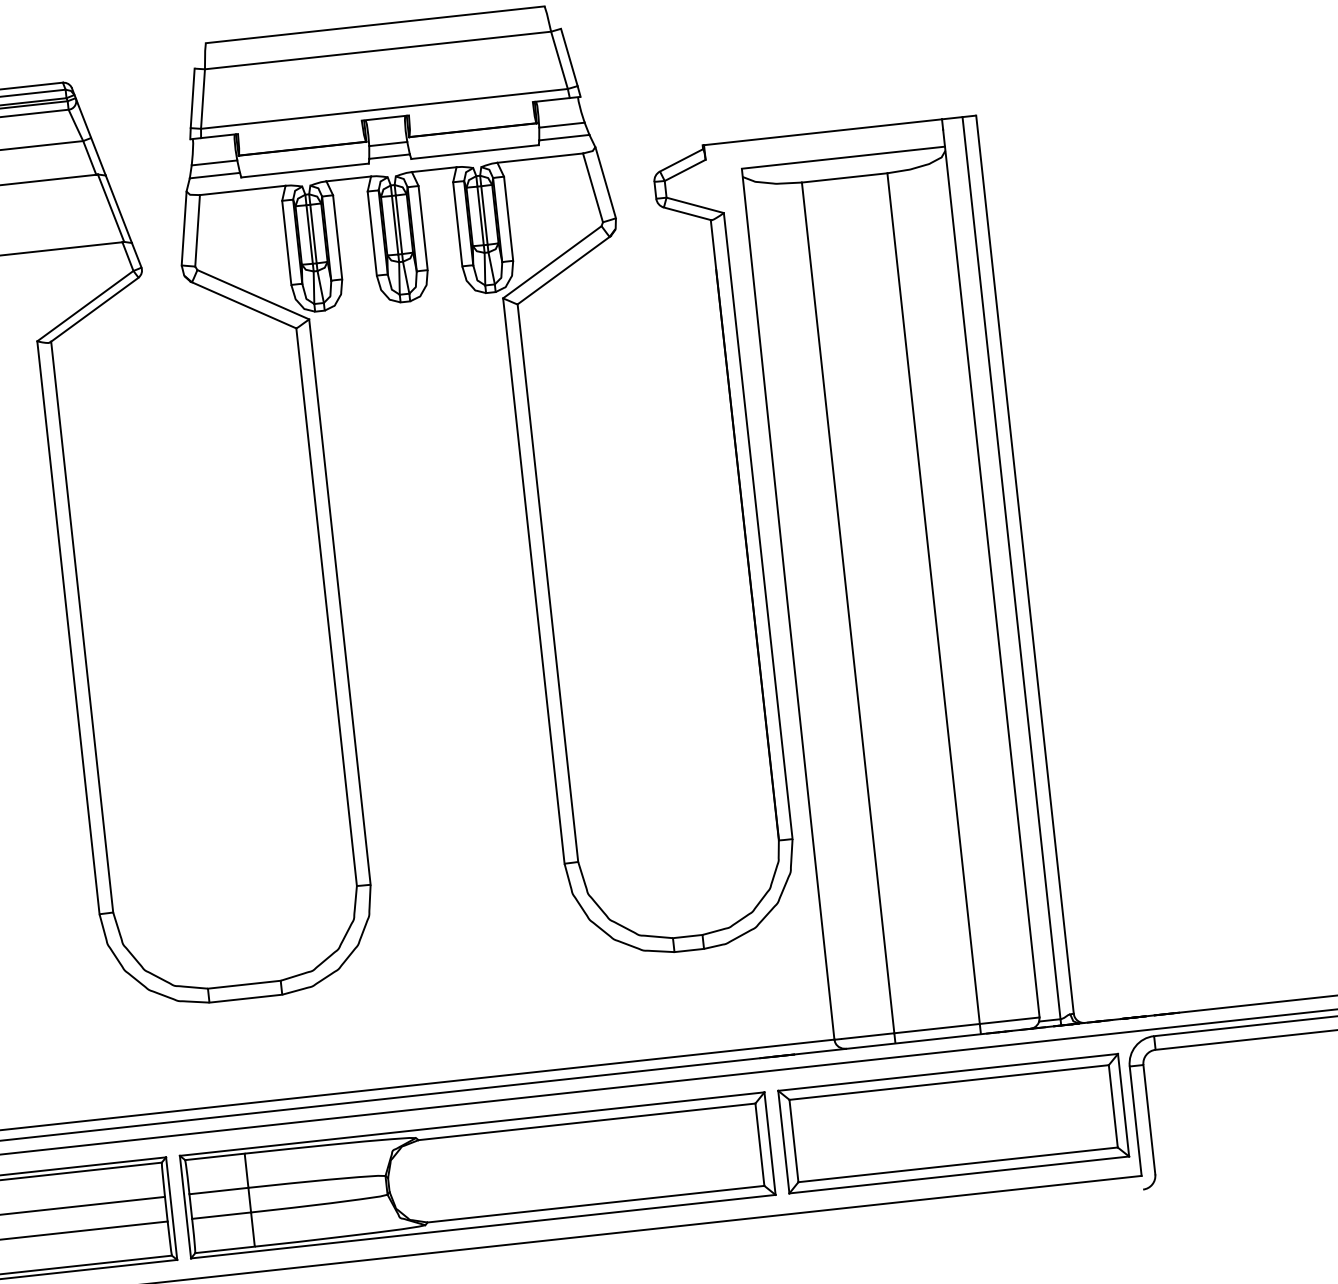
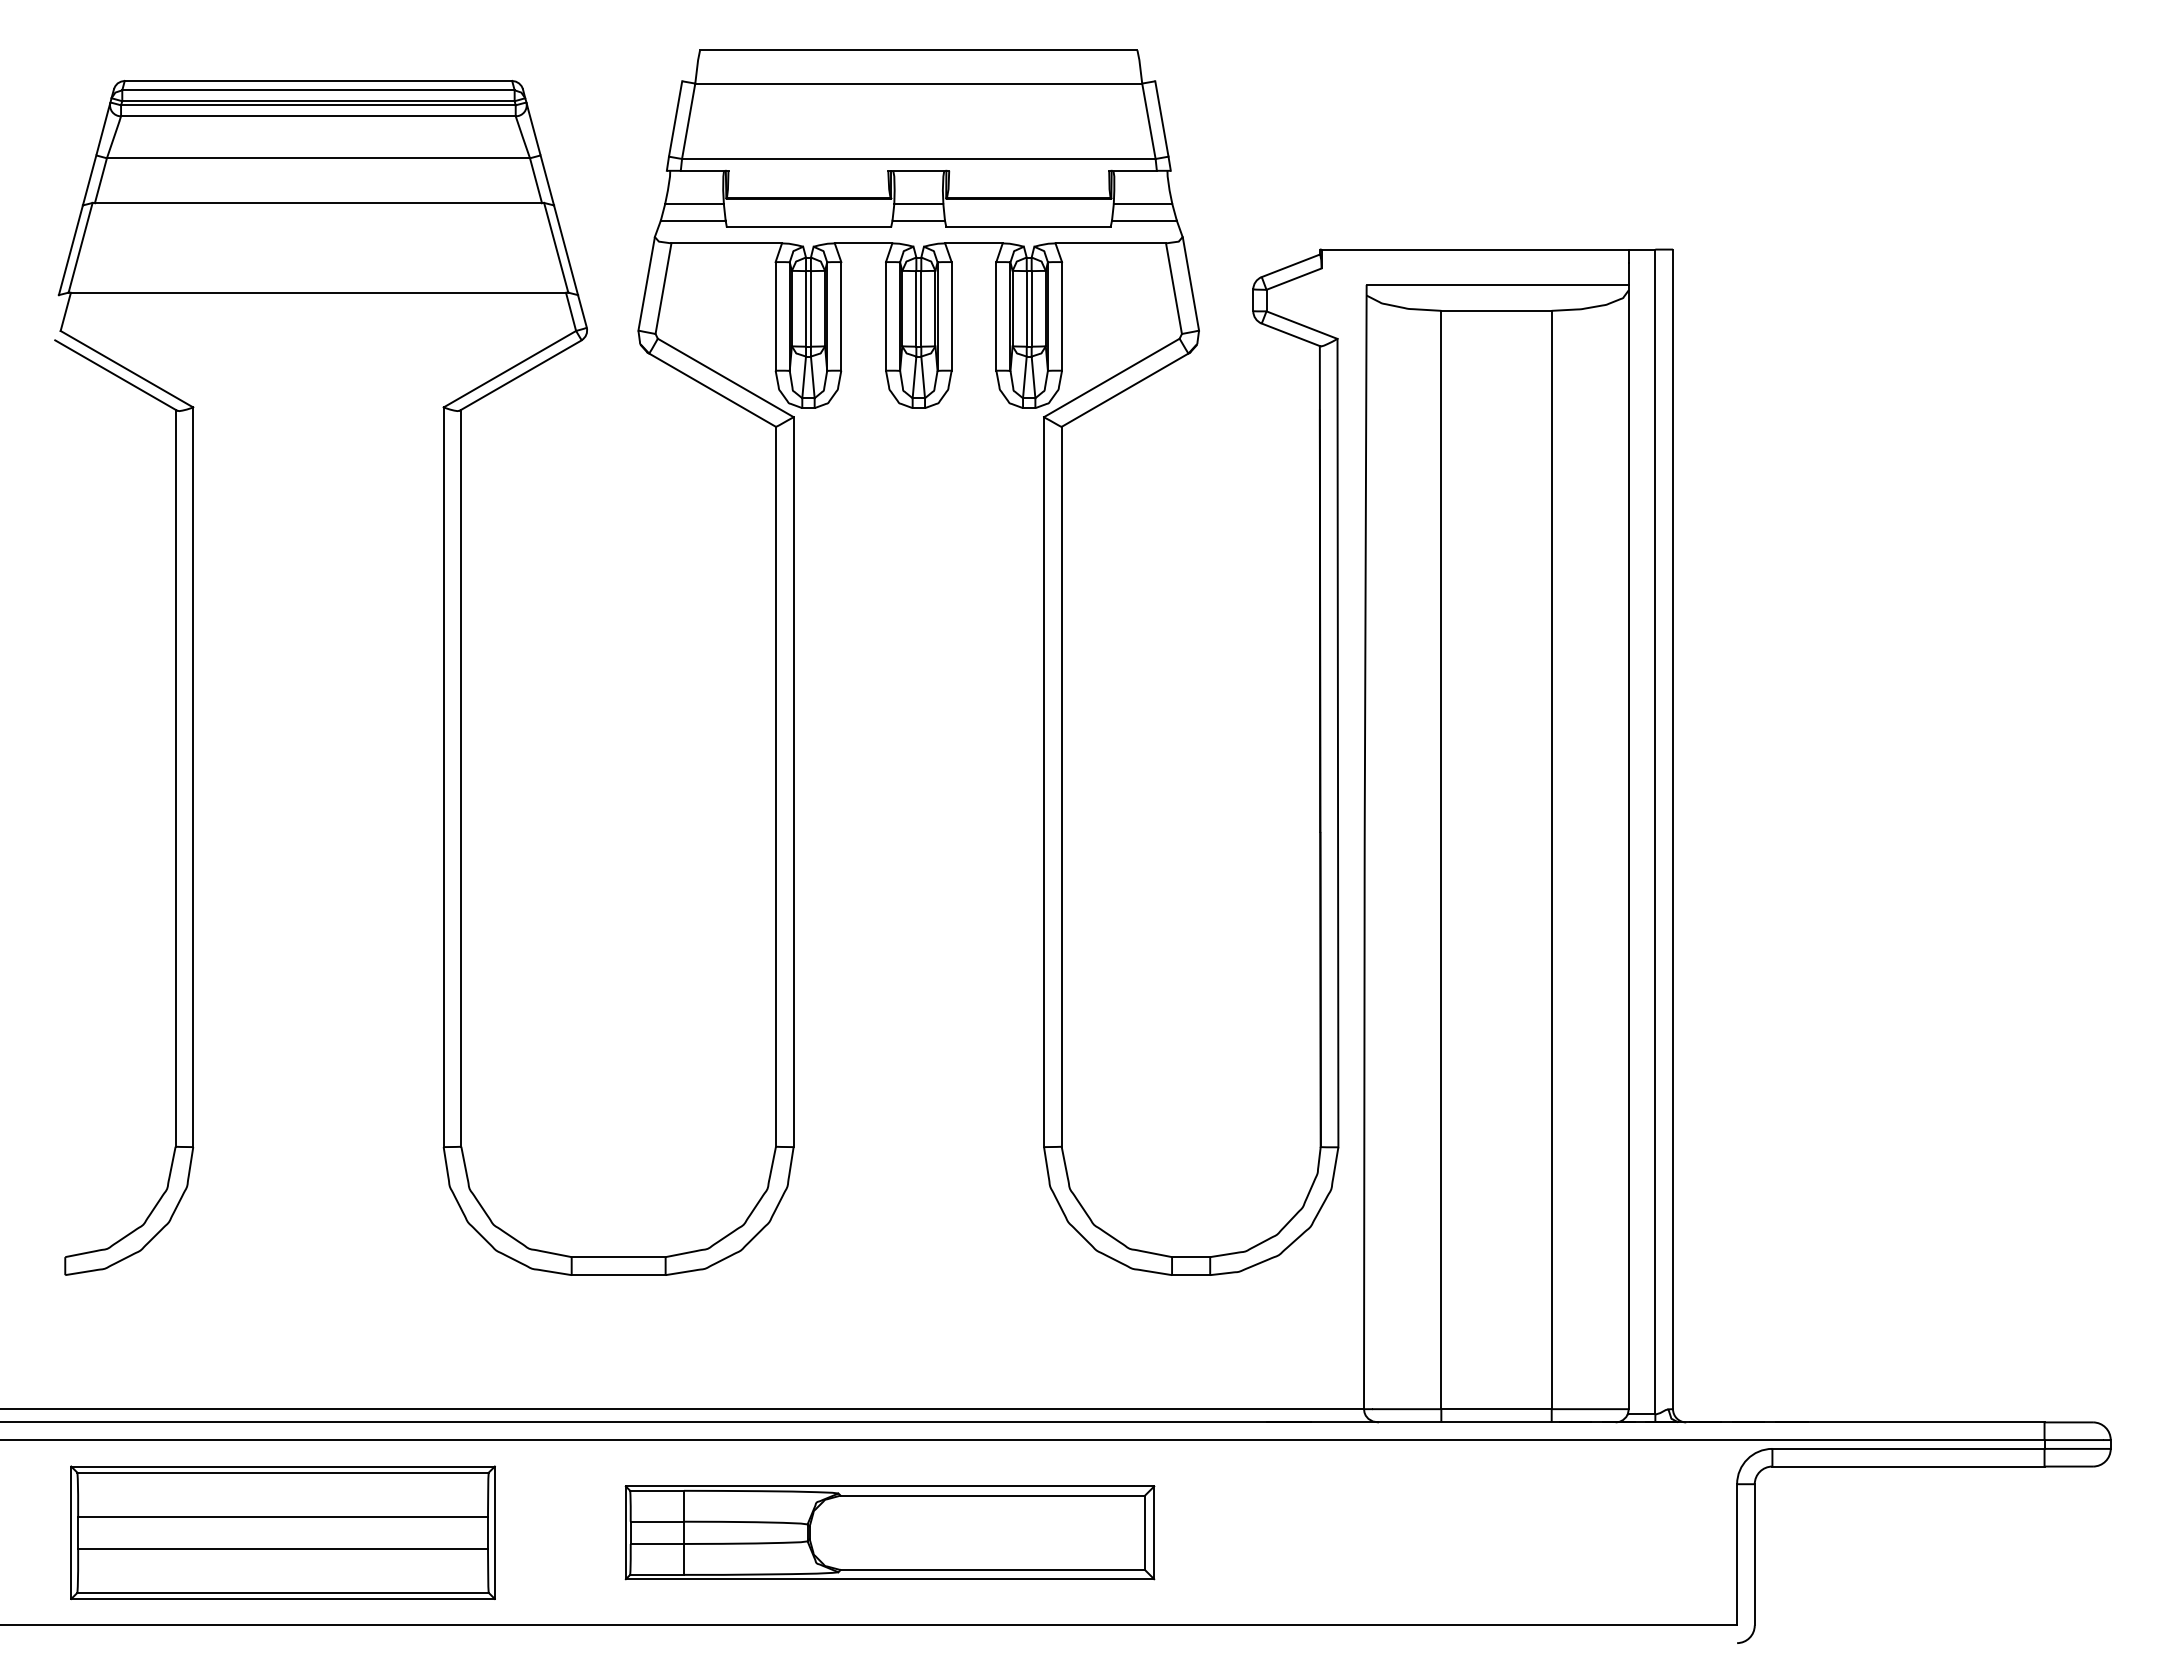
part: (953, 1123) -> (1504, 1532), removed
part: (477, 1175) -> (889, 1532), size x0.7

